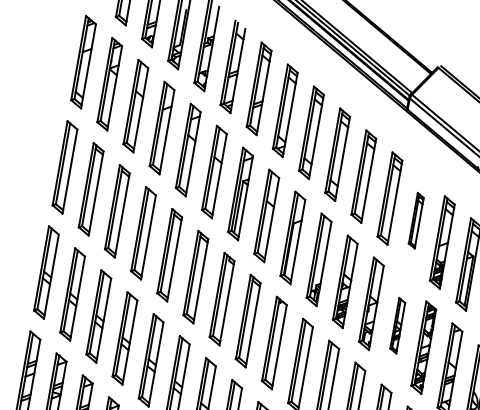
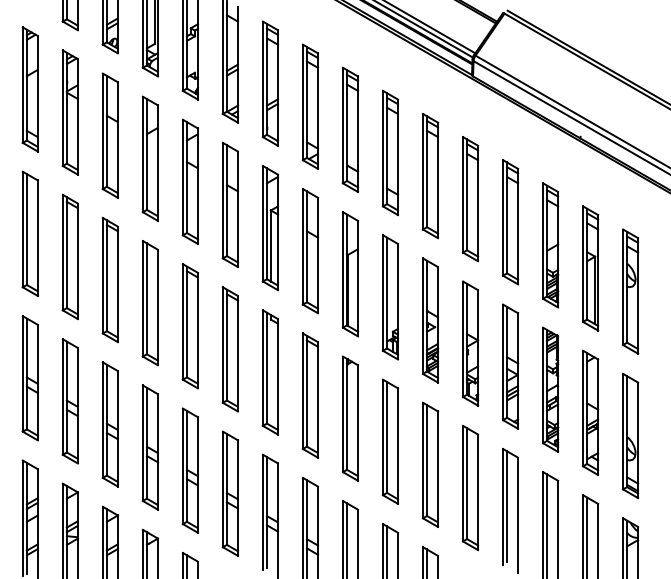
part: (416, 220) -> (510, 222), size x1.67
part: (397, 325) -> (510, 366), size x1.67

